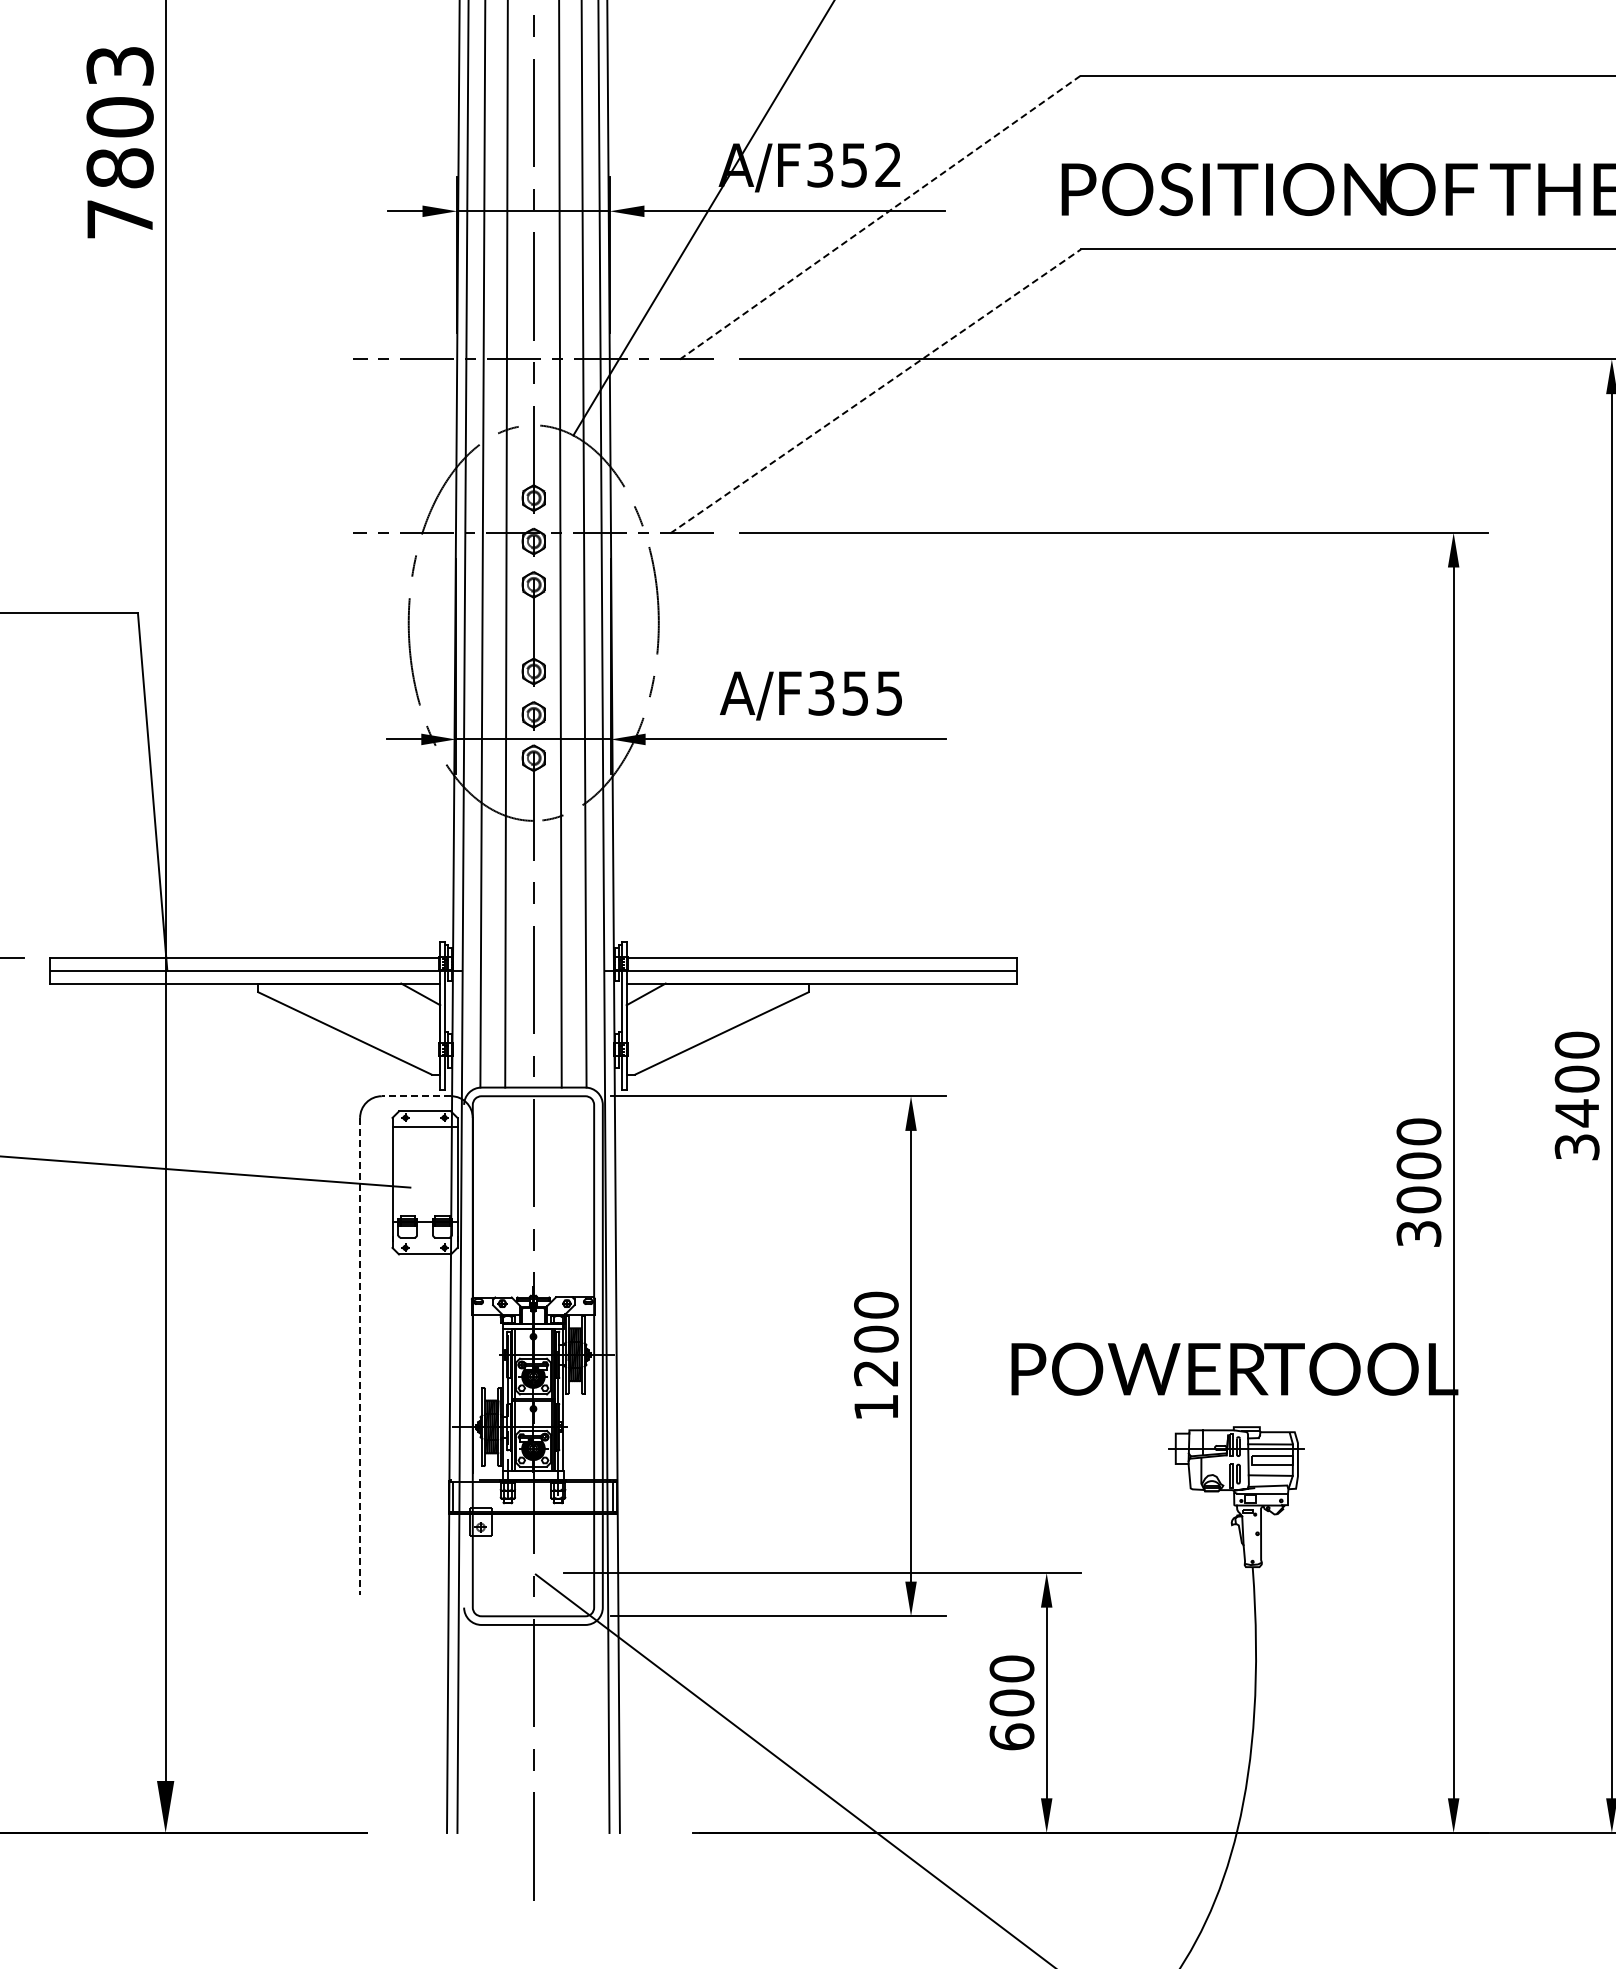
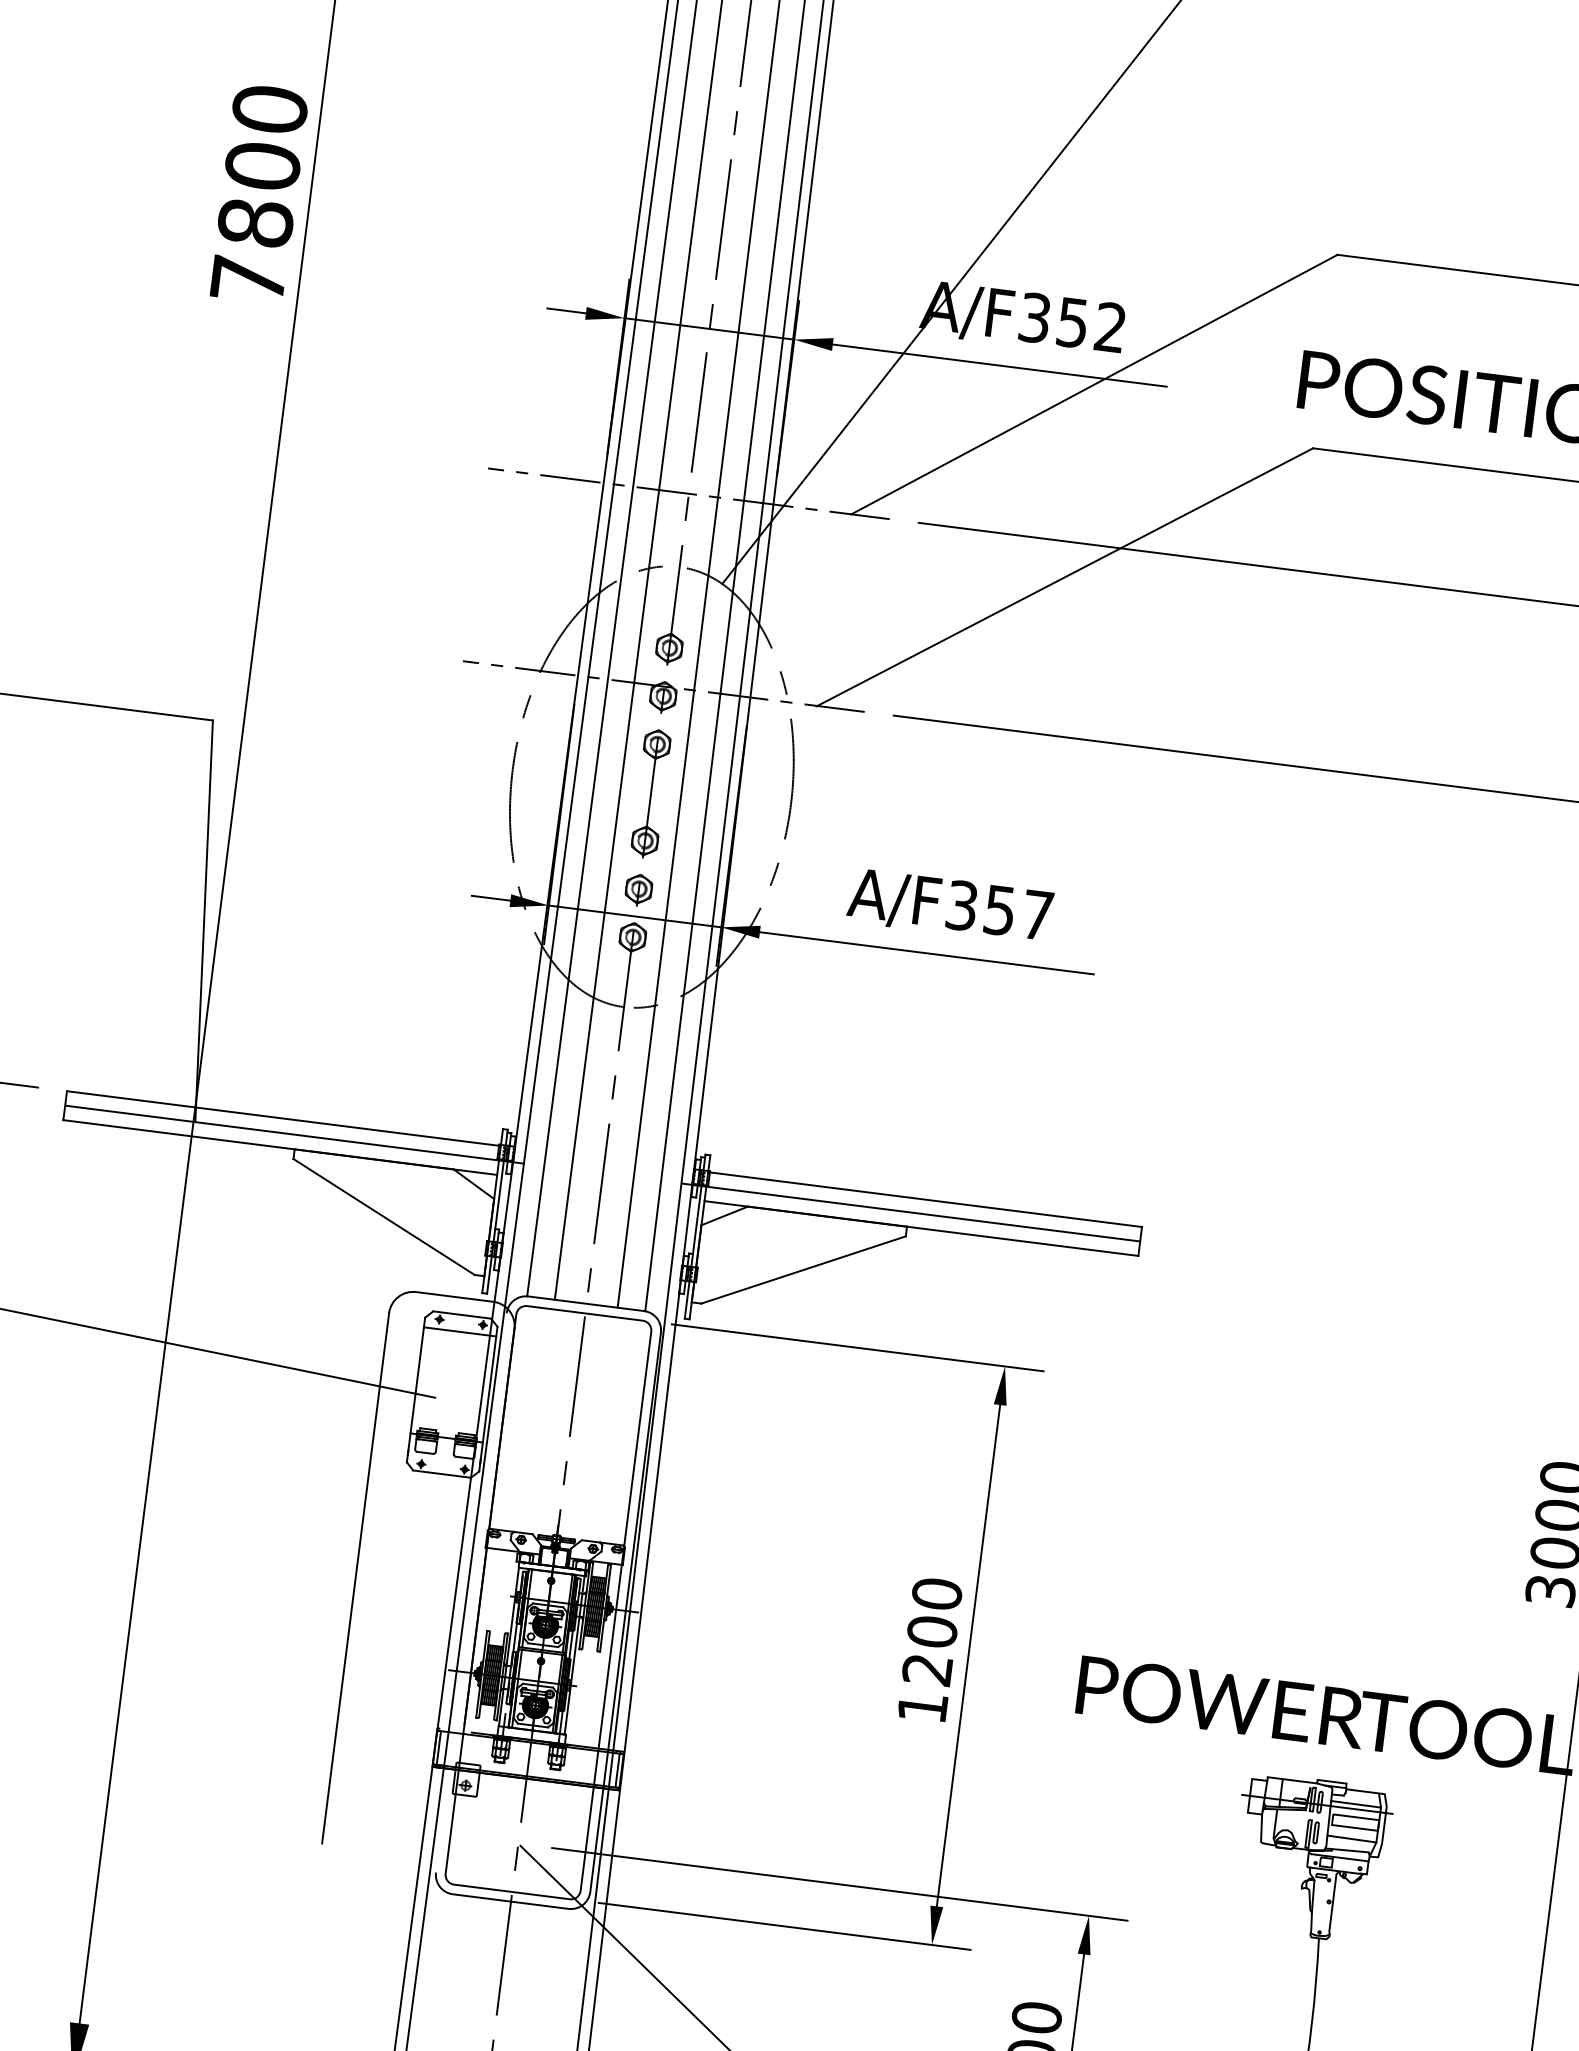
text: (119, 66) -> (269, 109), 7803 -> 7800
line: (880, 217) -> (1094, 384), dashed -> solid
line: (875, 391) -> (1064, 577), dashed -> solid
text: (889, 693) -> (1037, 915), A/F355 -> A/F357
line: (416, 1096) -> (454, 1297), dashed -> solid
line: (360, 1356) -> (356, 1578), dashed -> solid

